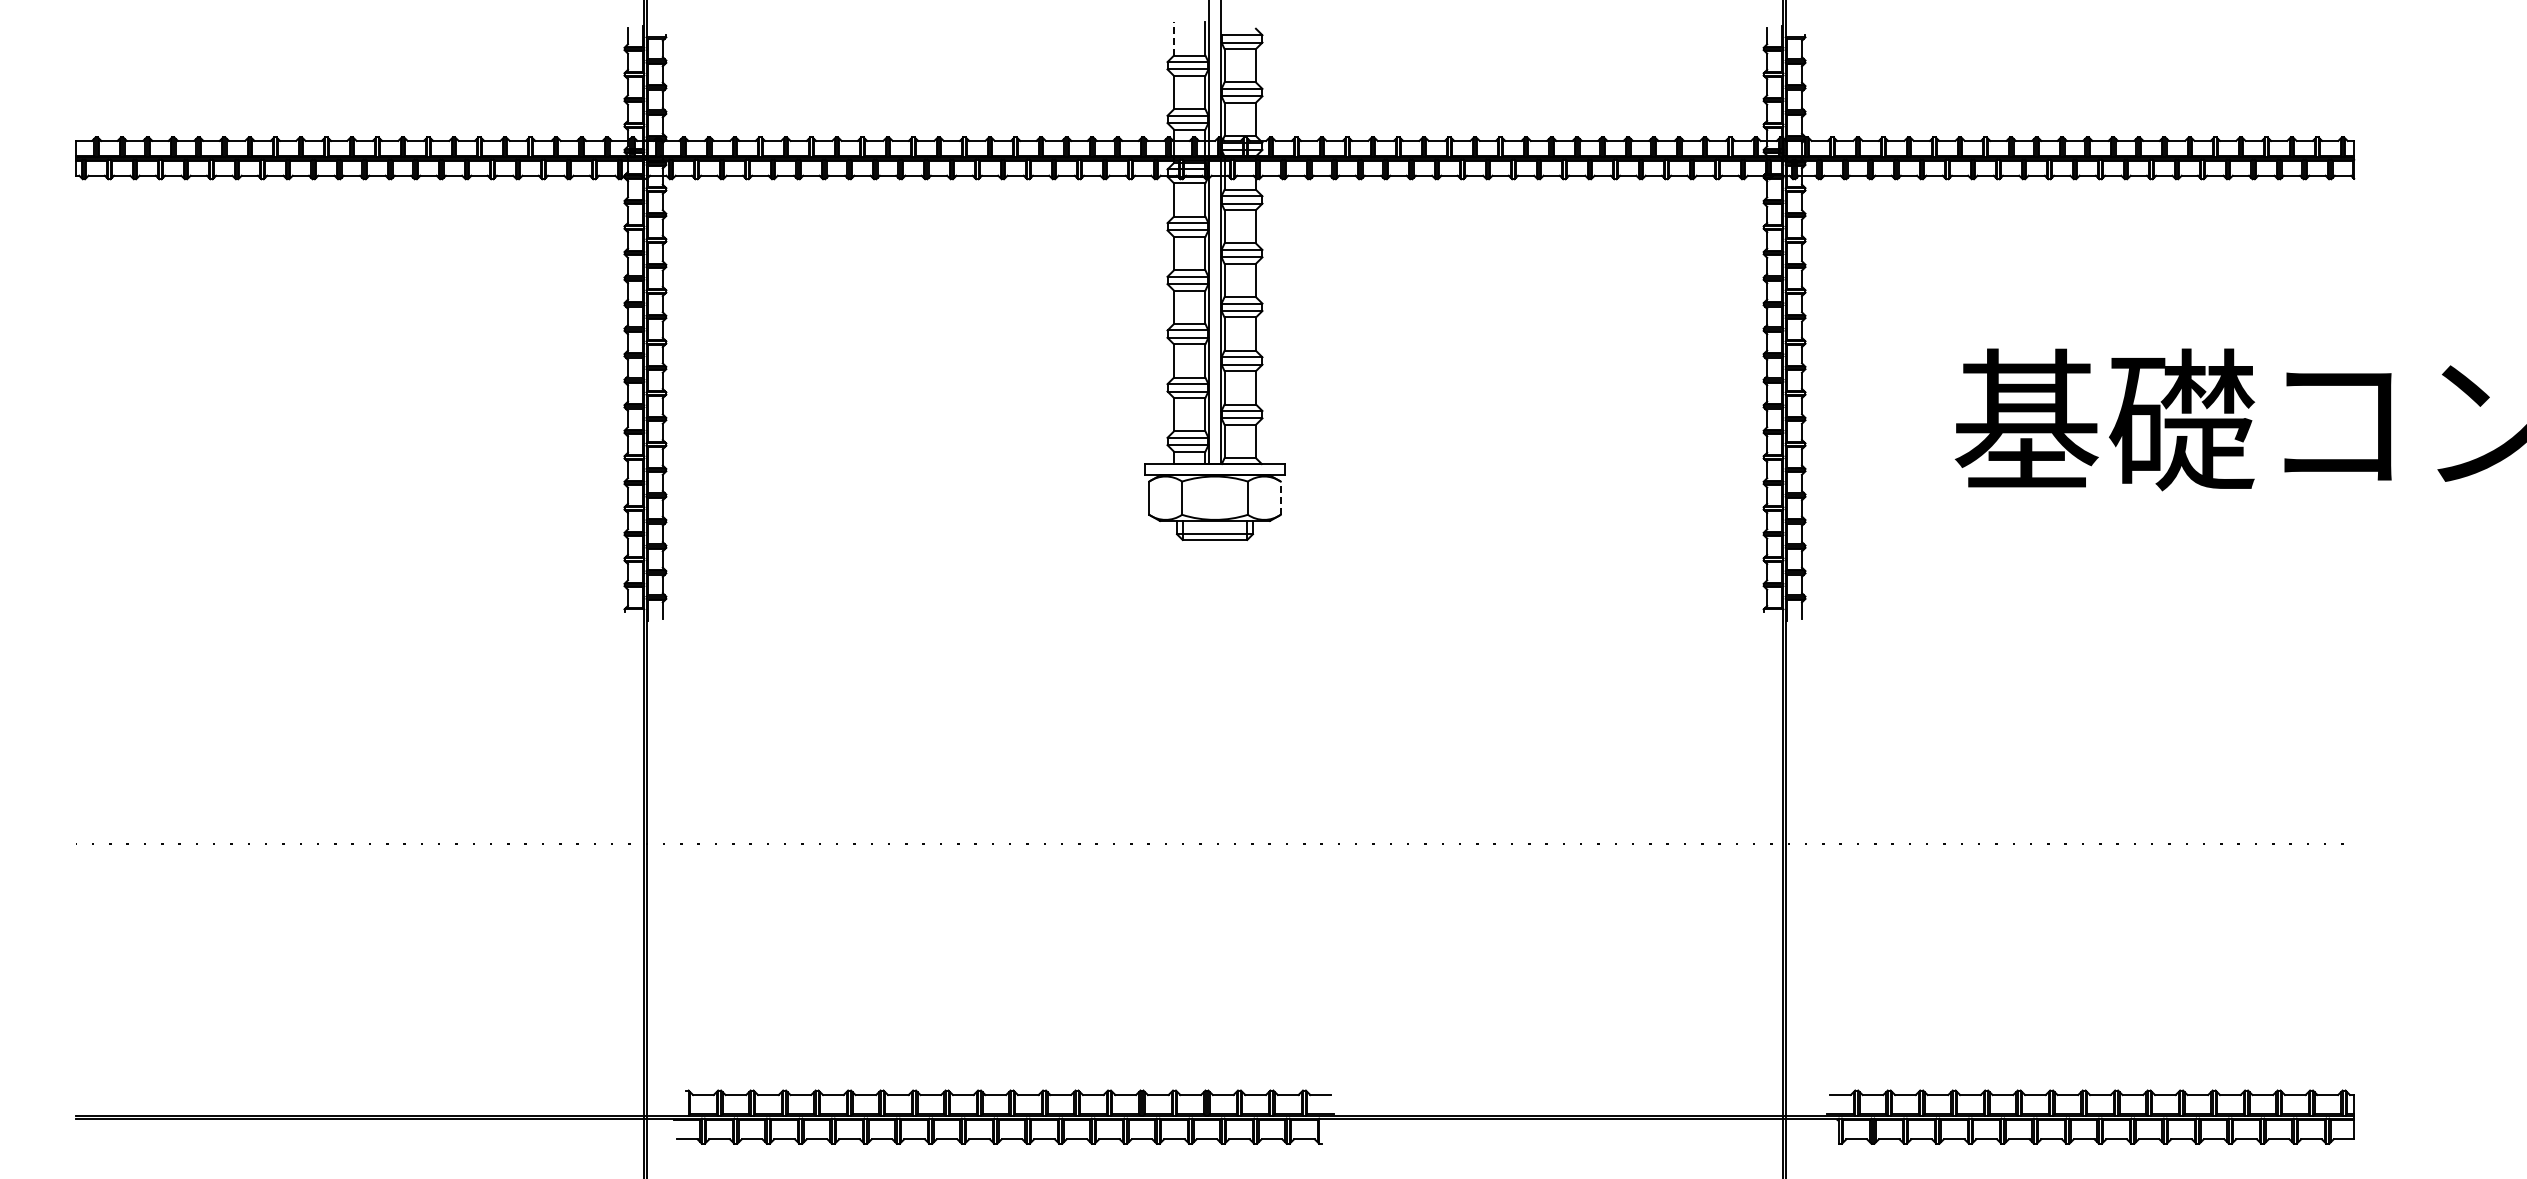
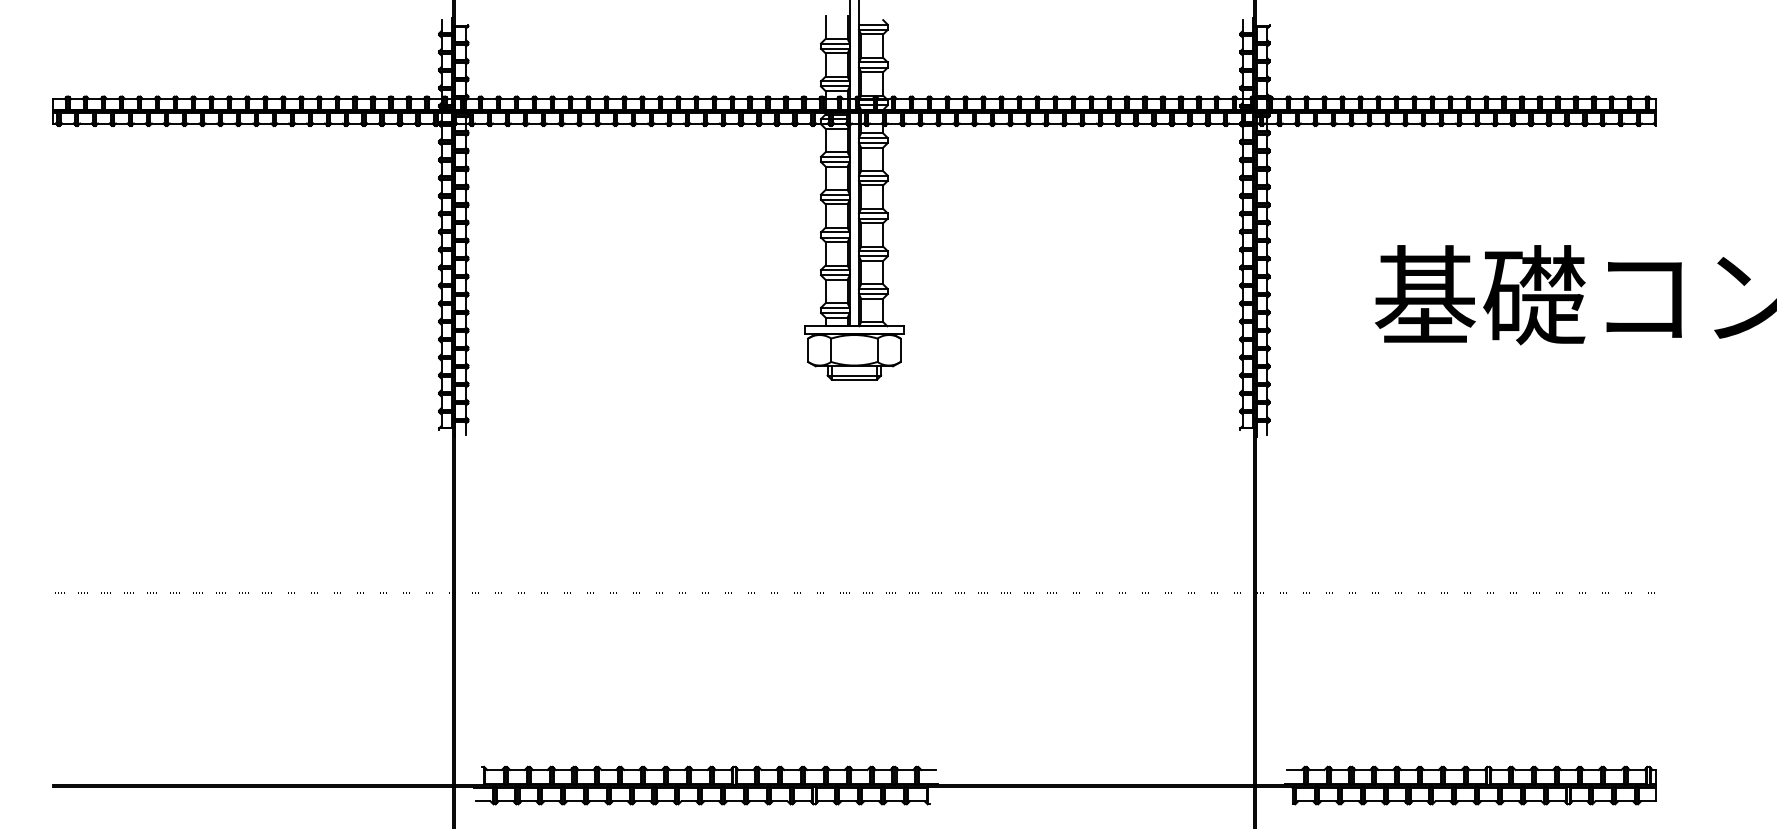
line: (1174, 38) -> (825, 26), dashed -> solid
line: (1280, 498) -> (900, 350), dashed -> solid

